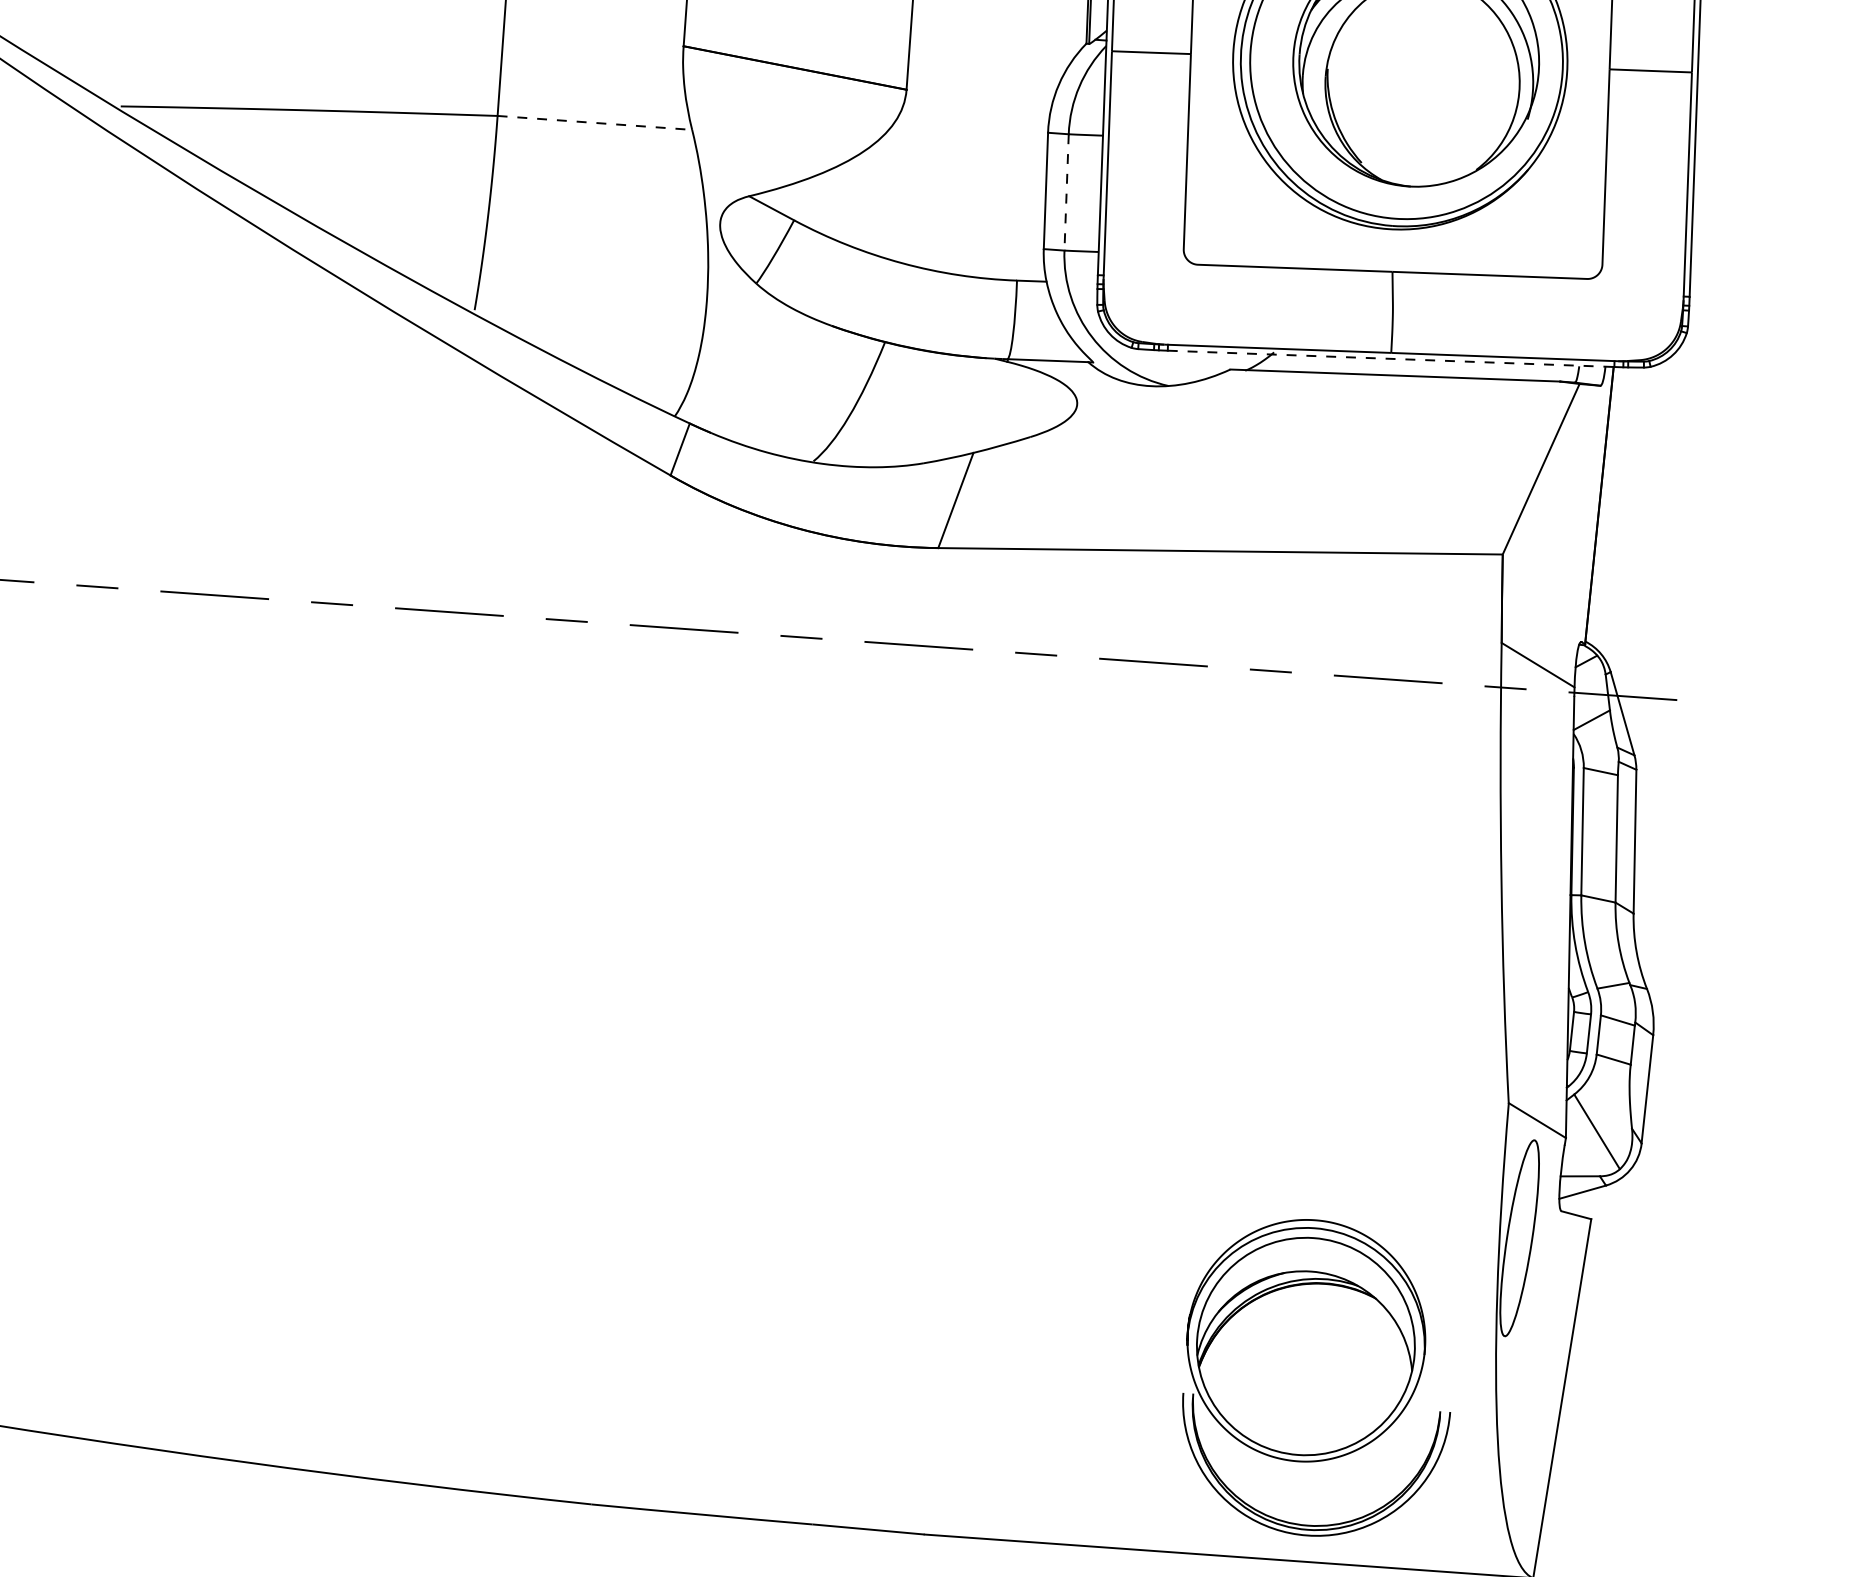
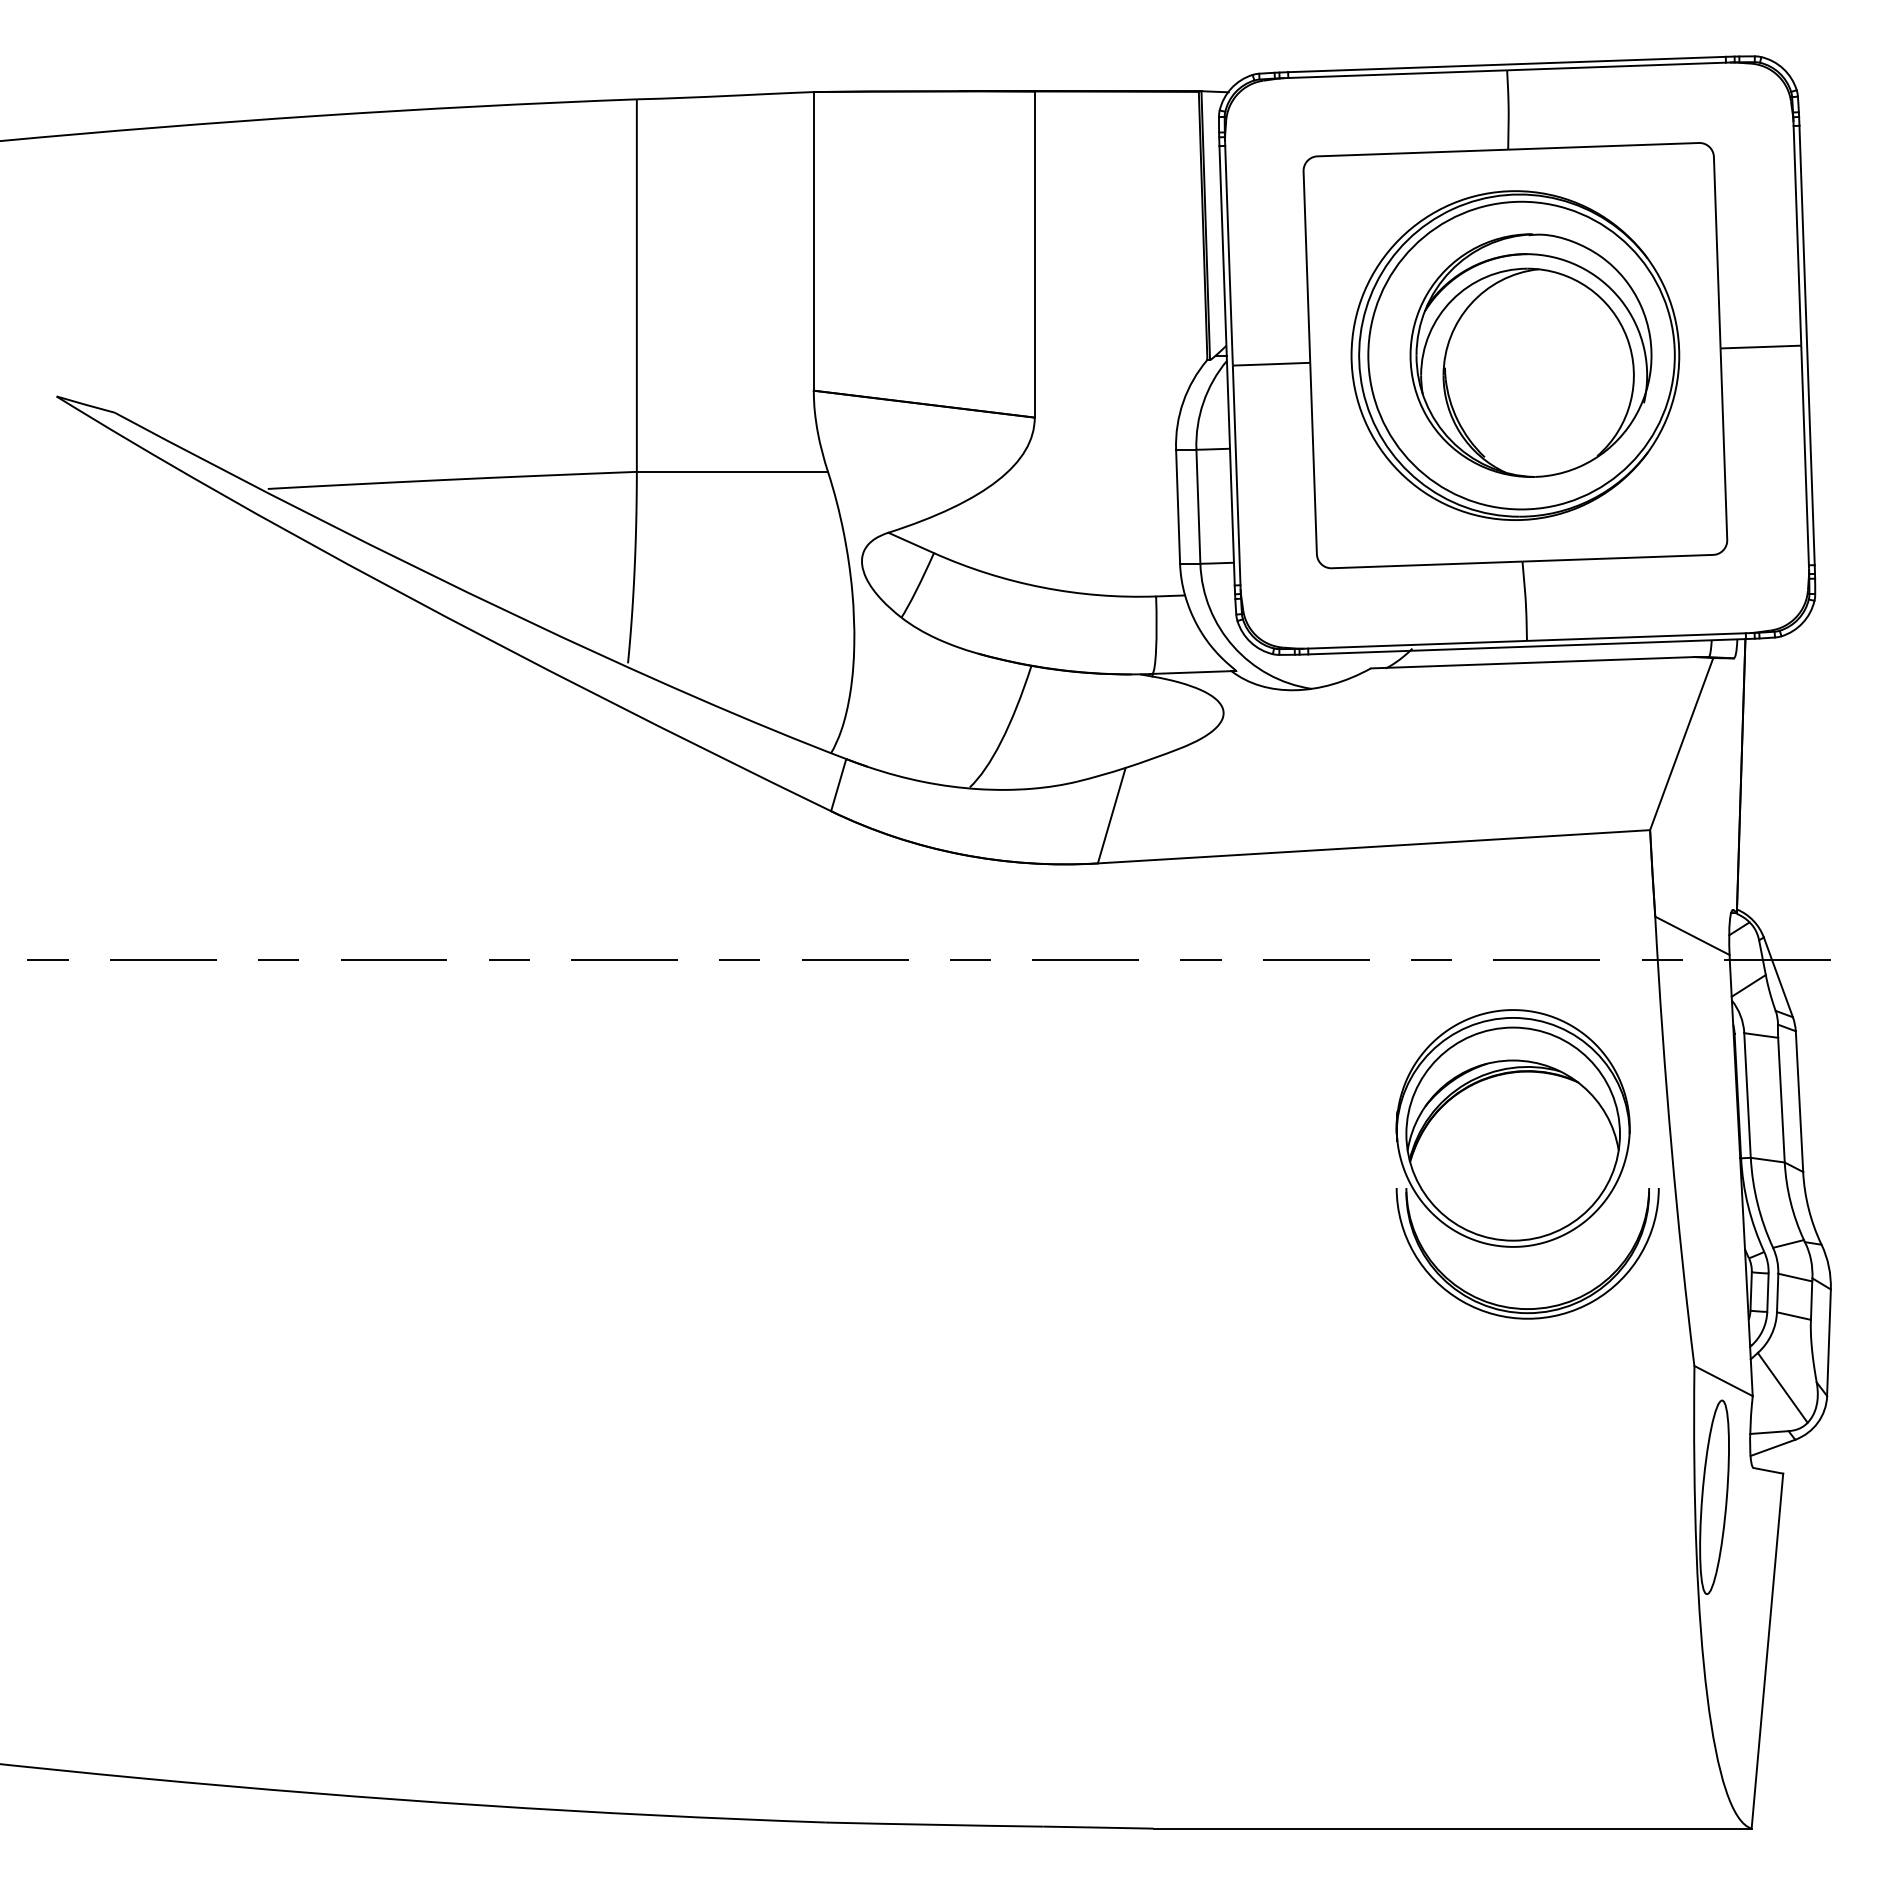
line: (594, 122) -> (732, 471), dashed -> solid
line: (1066, 193) -> (1198, 507), dashed -> solid
line: (1391, 358) -> (1527, 646), dashed -> solid
part: (1318, 1378) -> (1527, 1164), moved

